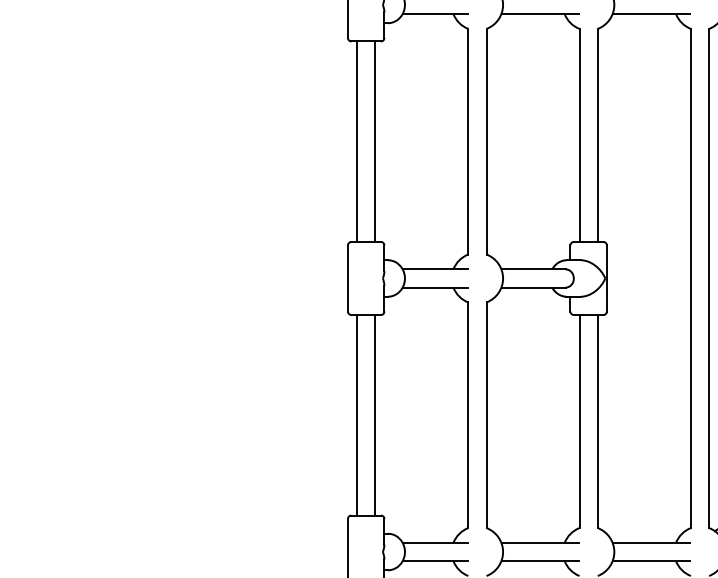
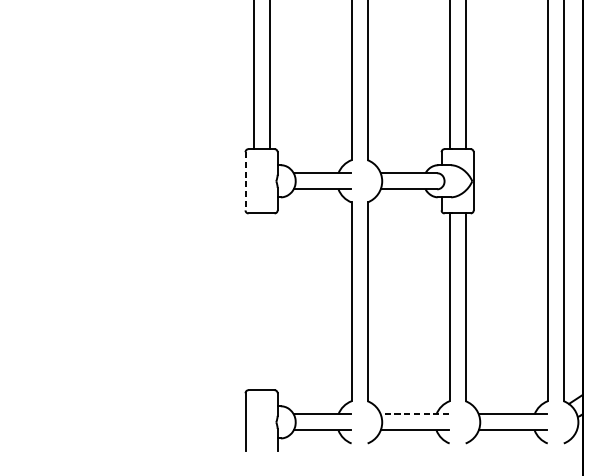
line: (347, 278) -> (245, 181), solid -> dashed
line: (357, 414) -> (253, 301), removed
line: (375, 414) -> (269, 301), removed
line: (540, 542) -> (415, 413), solid -> dashed

